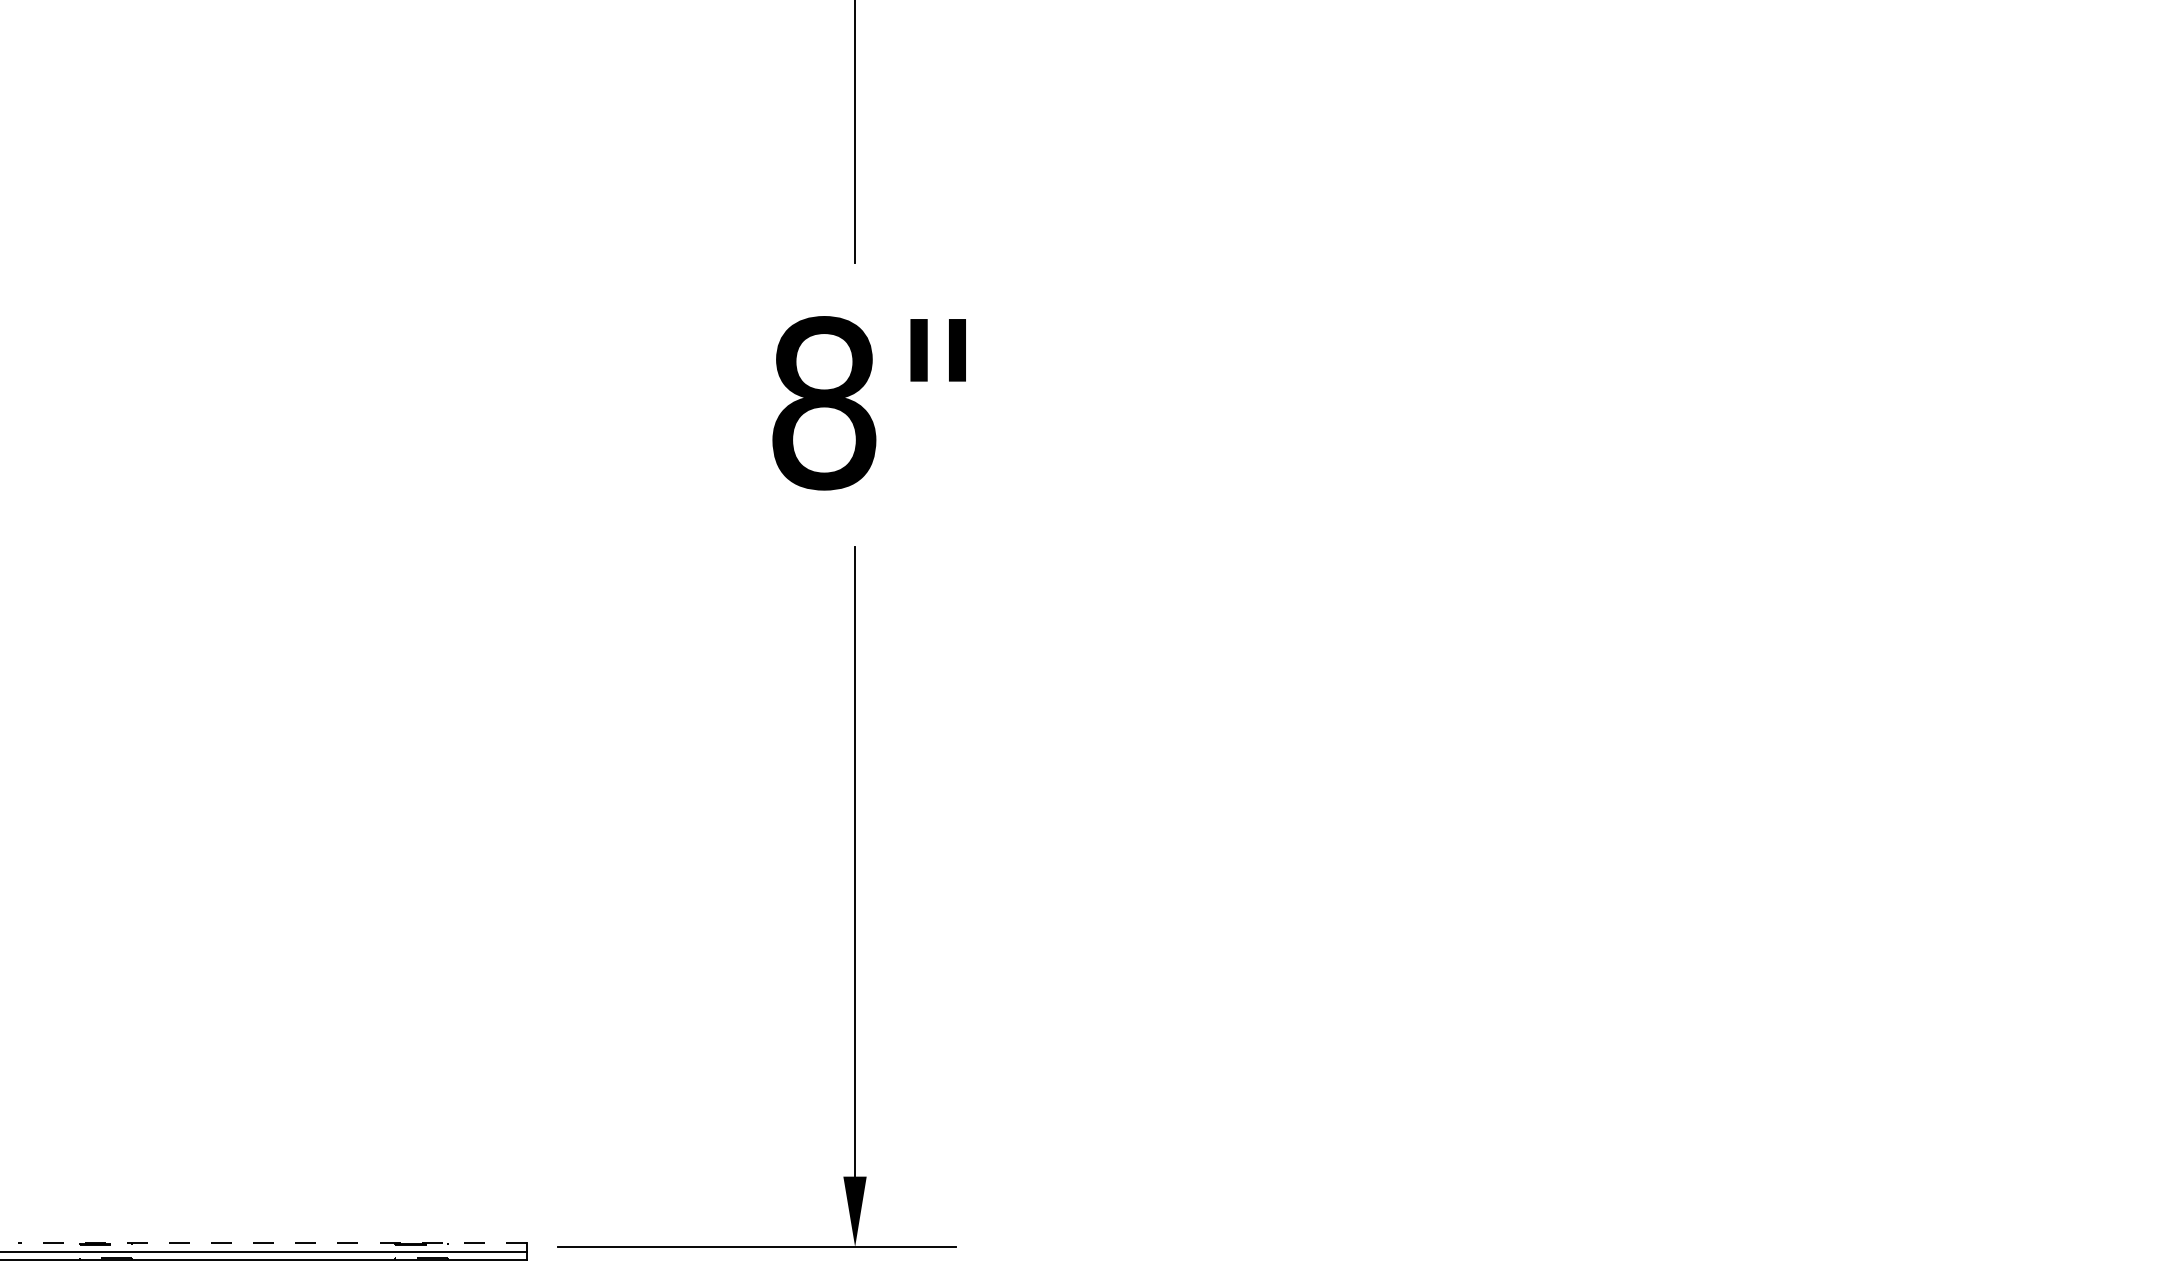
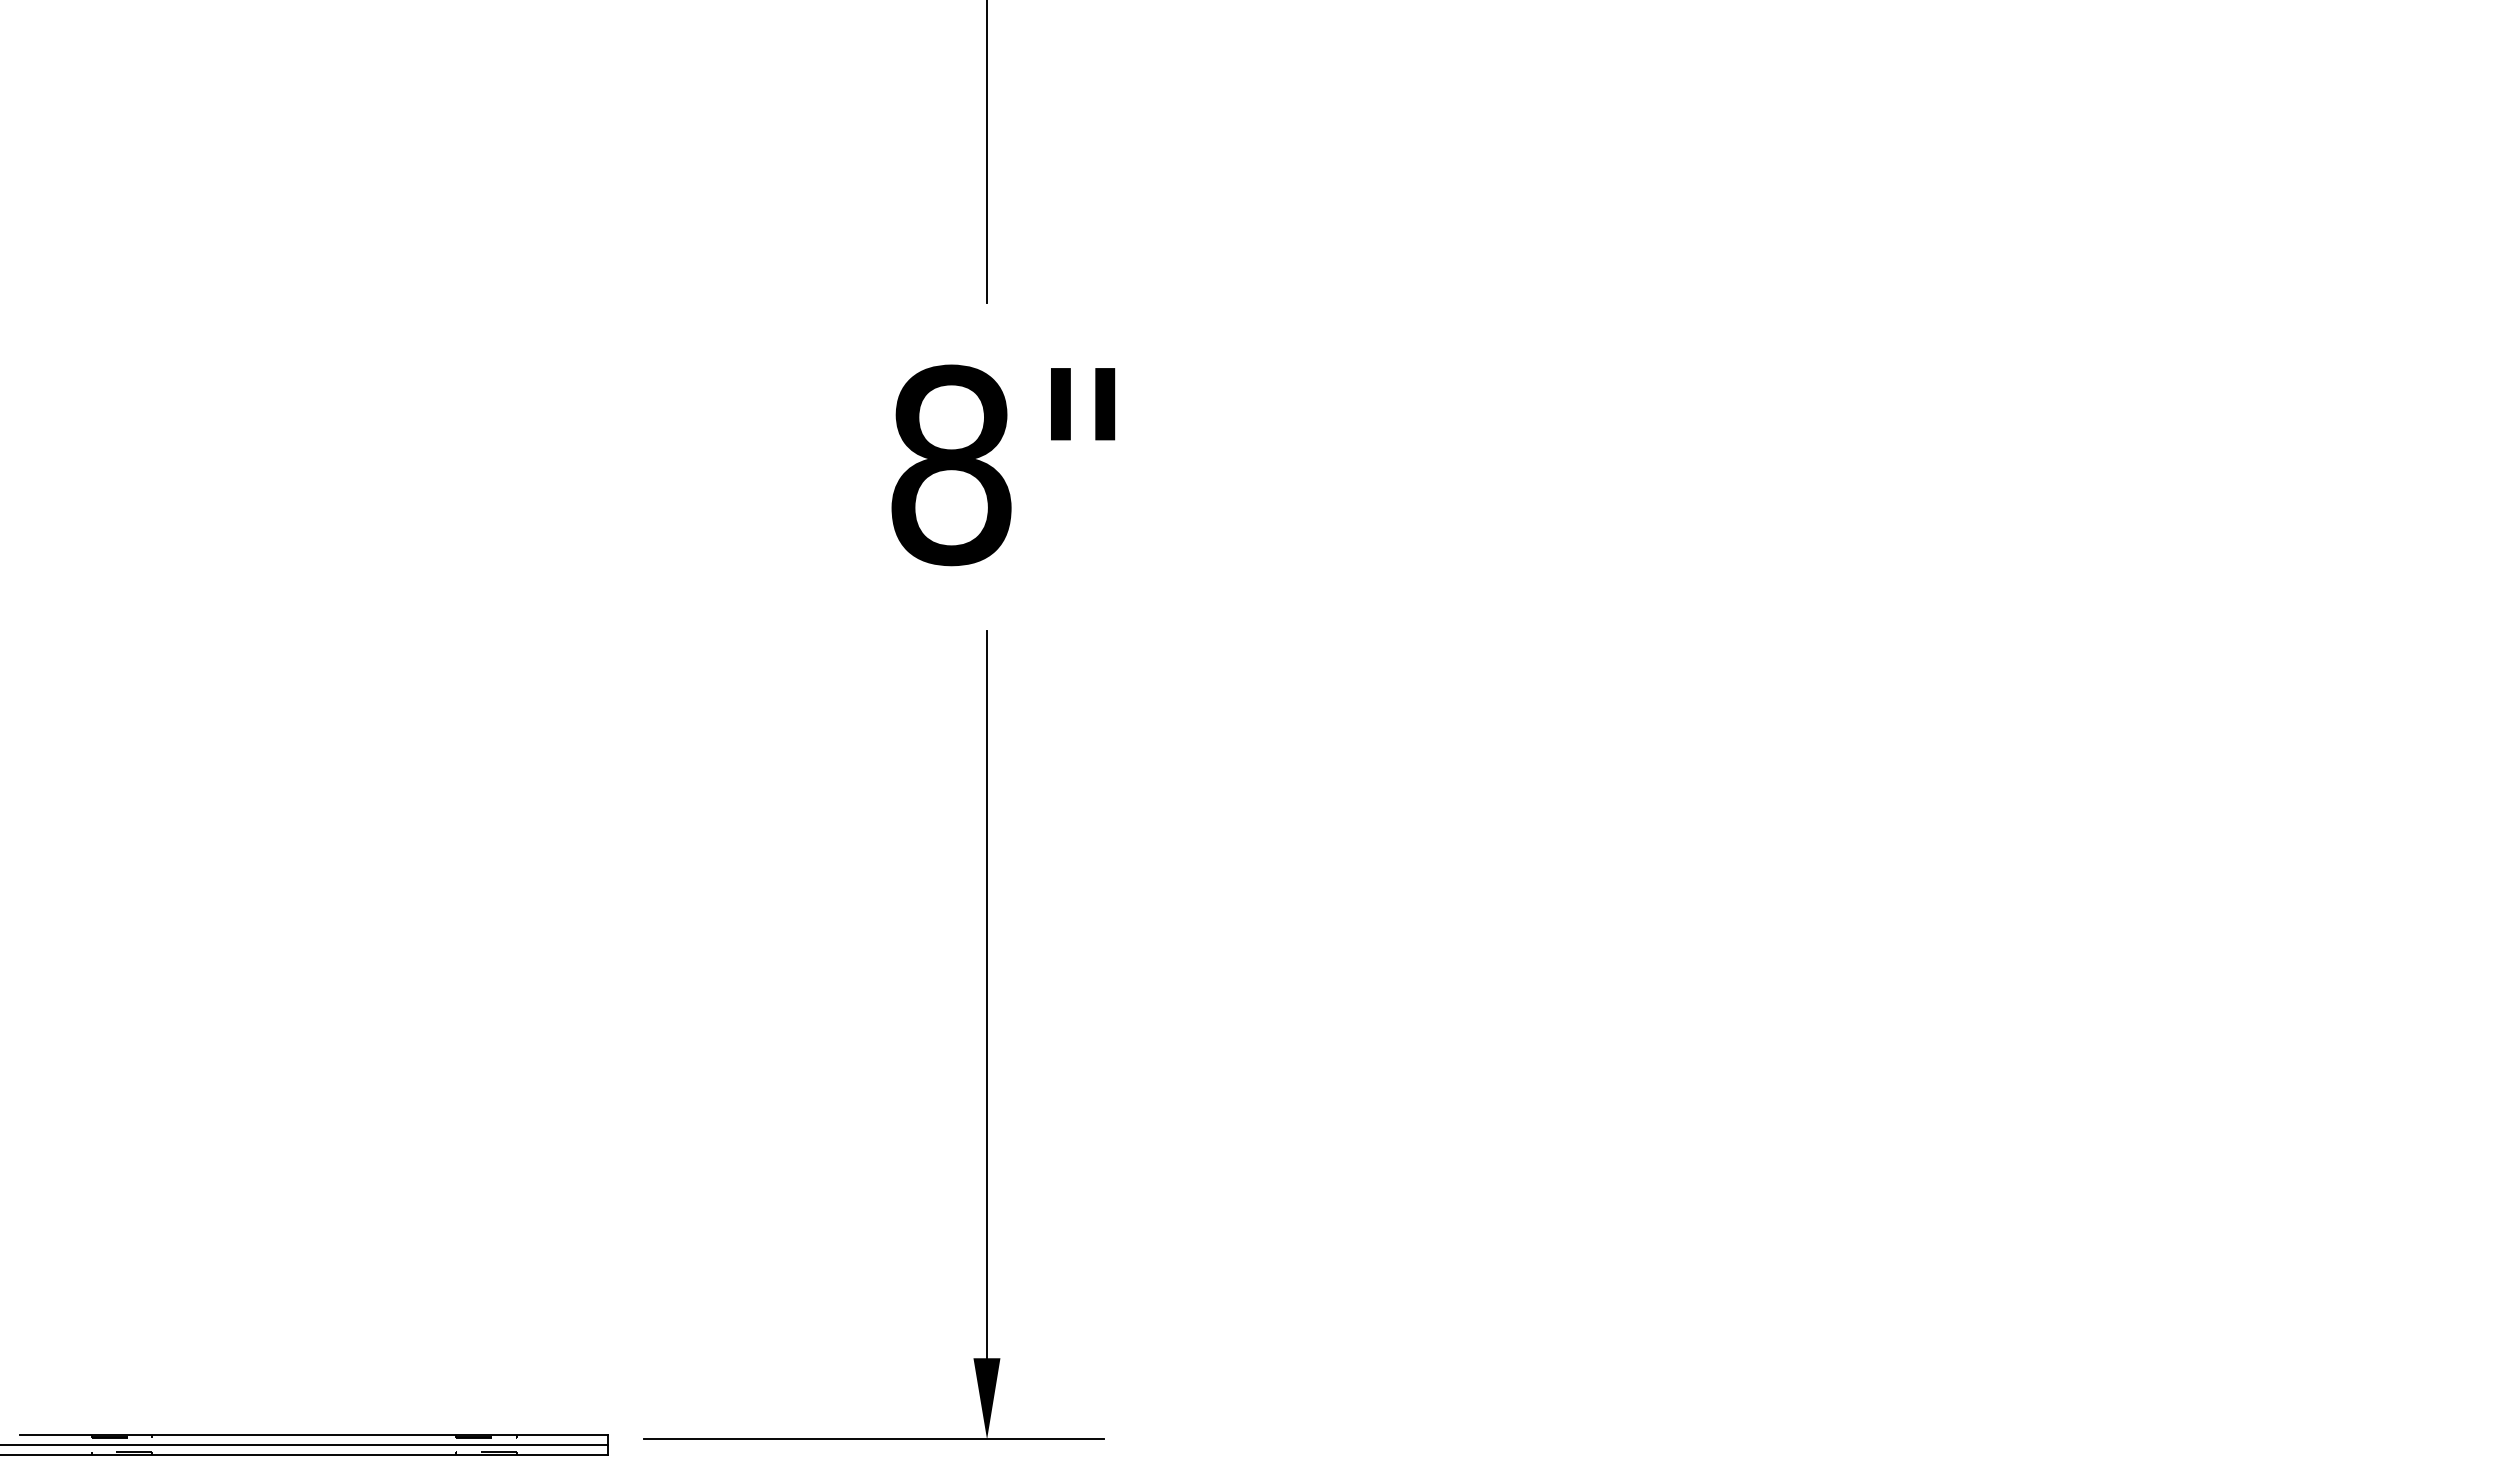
line: (271, 1243) -> (313, 1435), dashed -> solid

